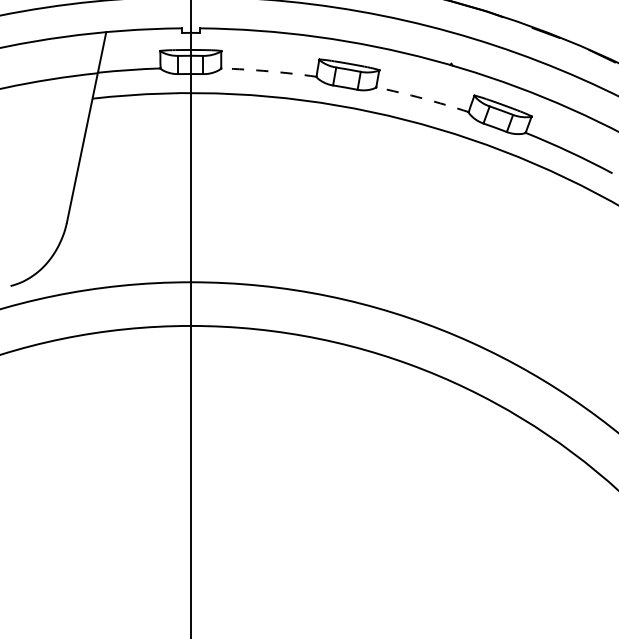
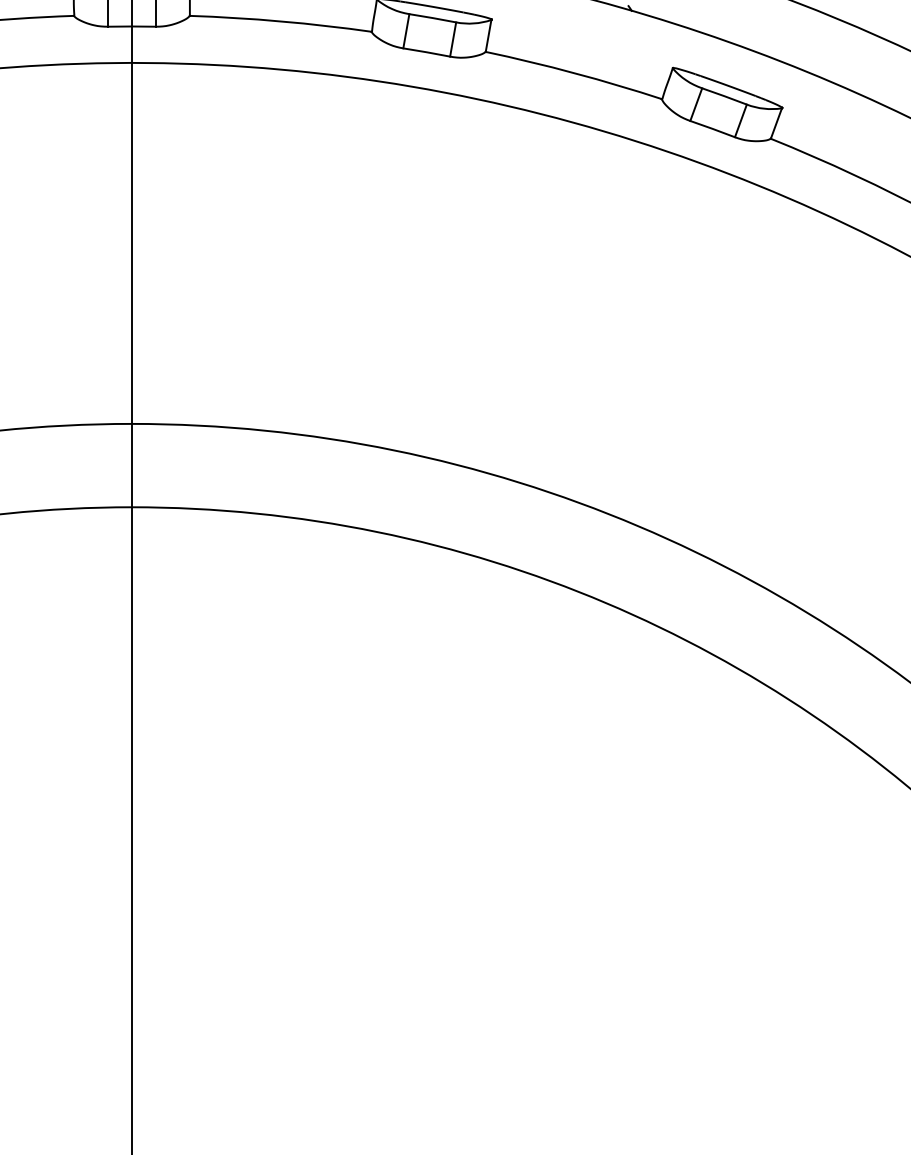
arc: (269, 71) -> (281, 21), dashed -> solid
arc: (422, 98) -> (573, 73), dashed -> solid

